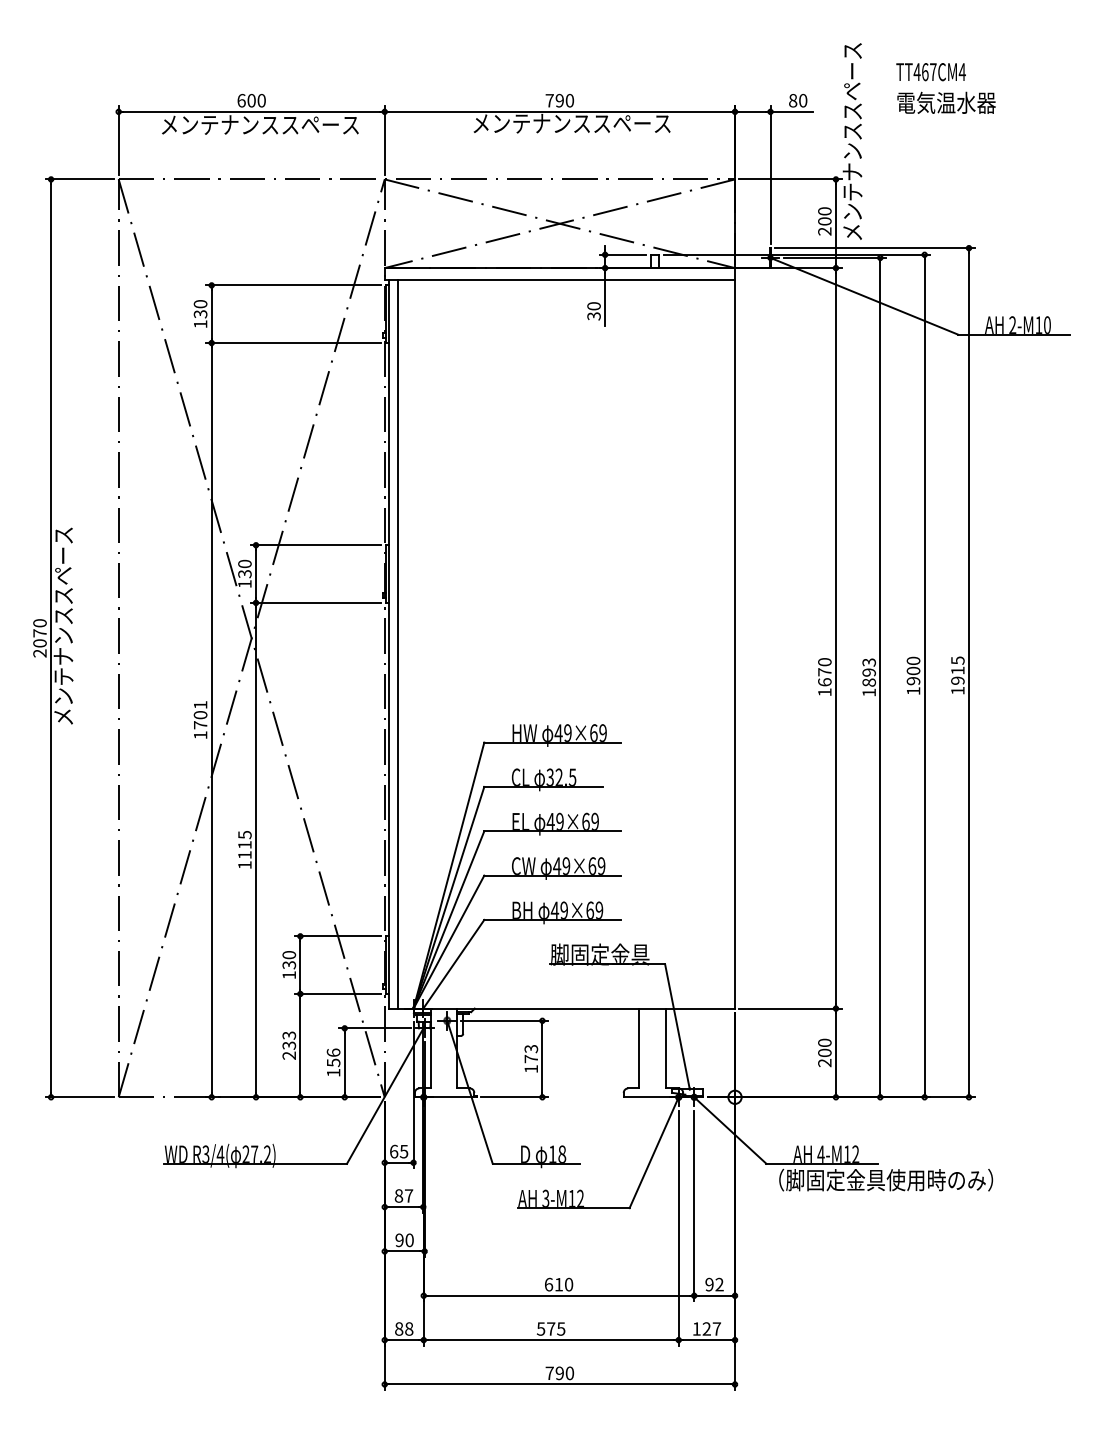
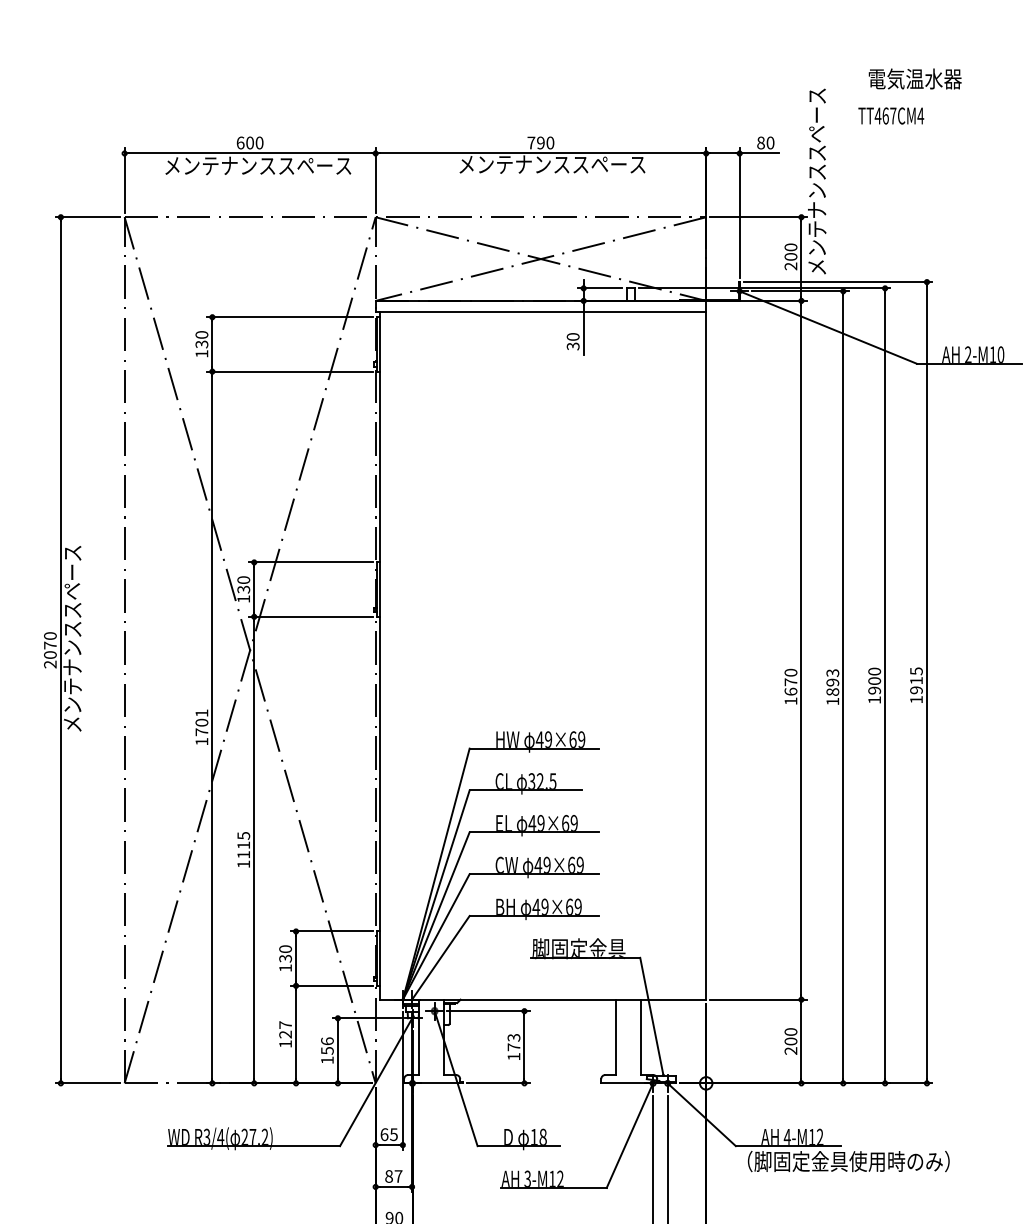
text: (946, 102) -> (915, 78), moved
line: (398, 644) -> (388, 656), removed
text: (289, 1045) -> (285, 1034), 233 -> 127

